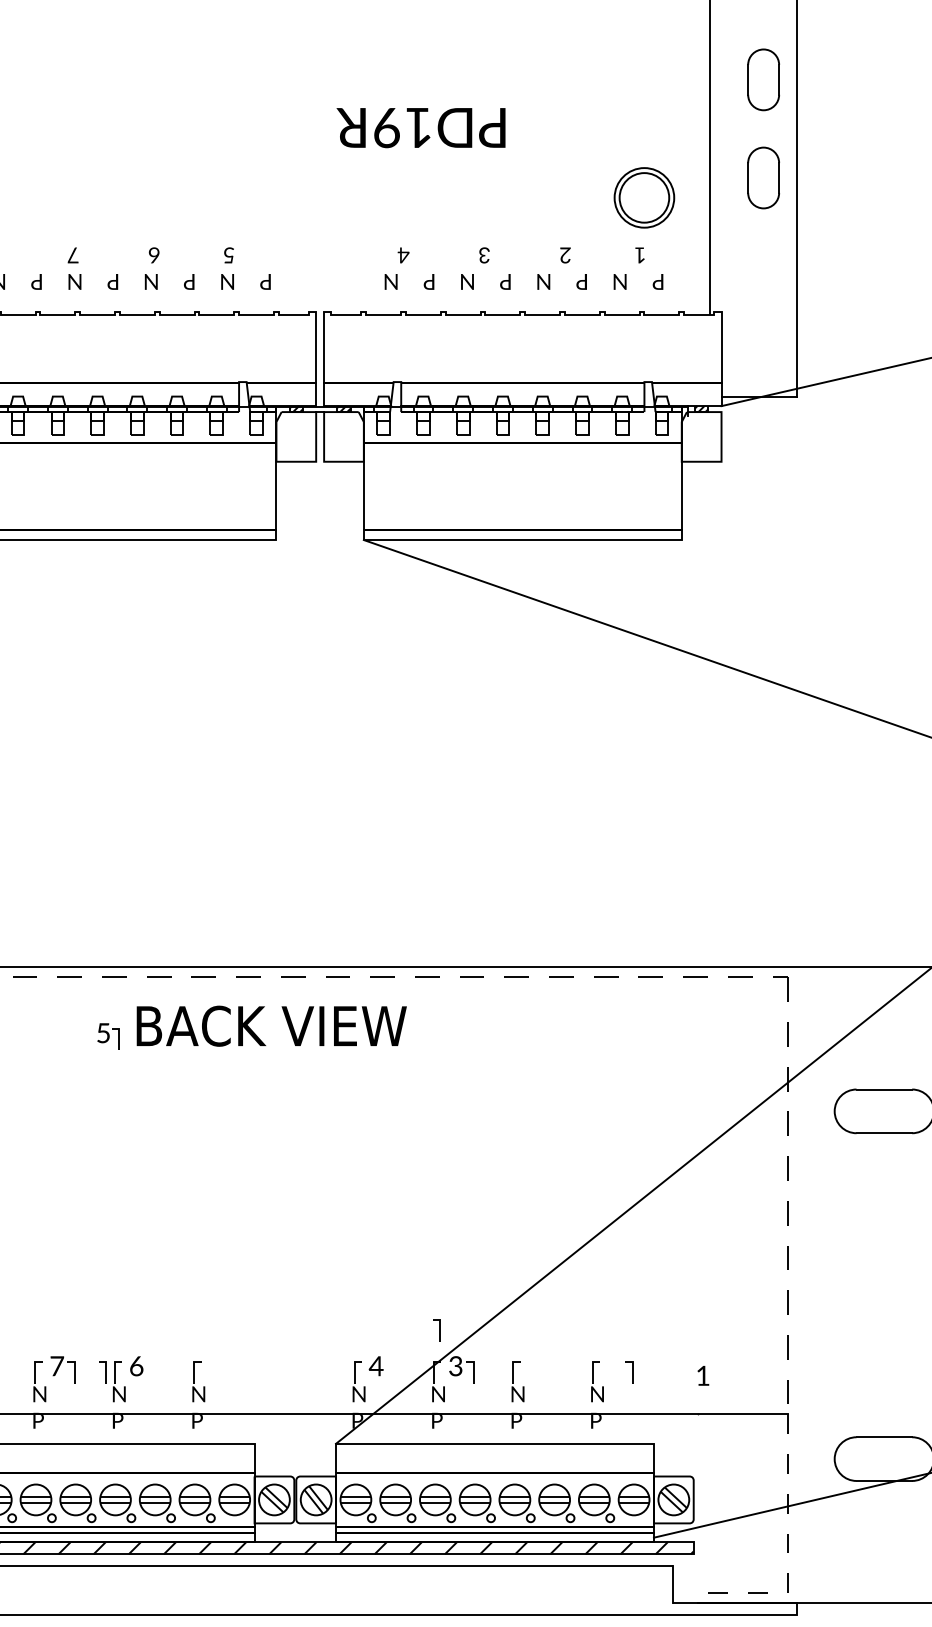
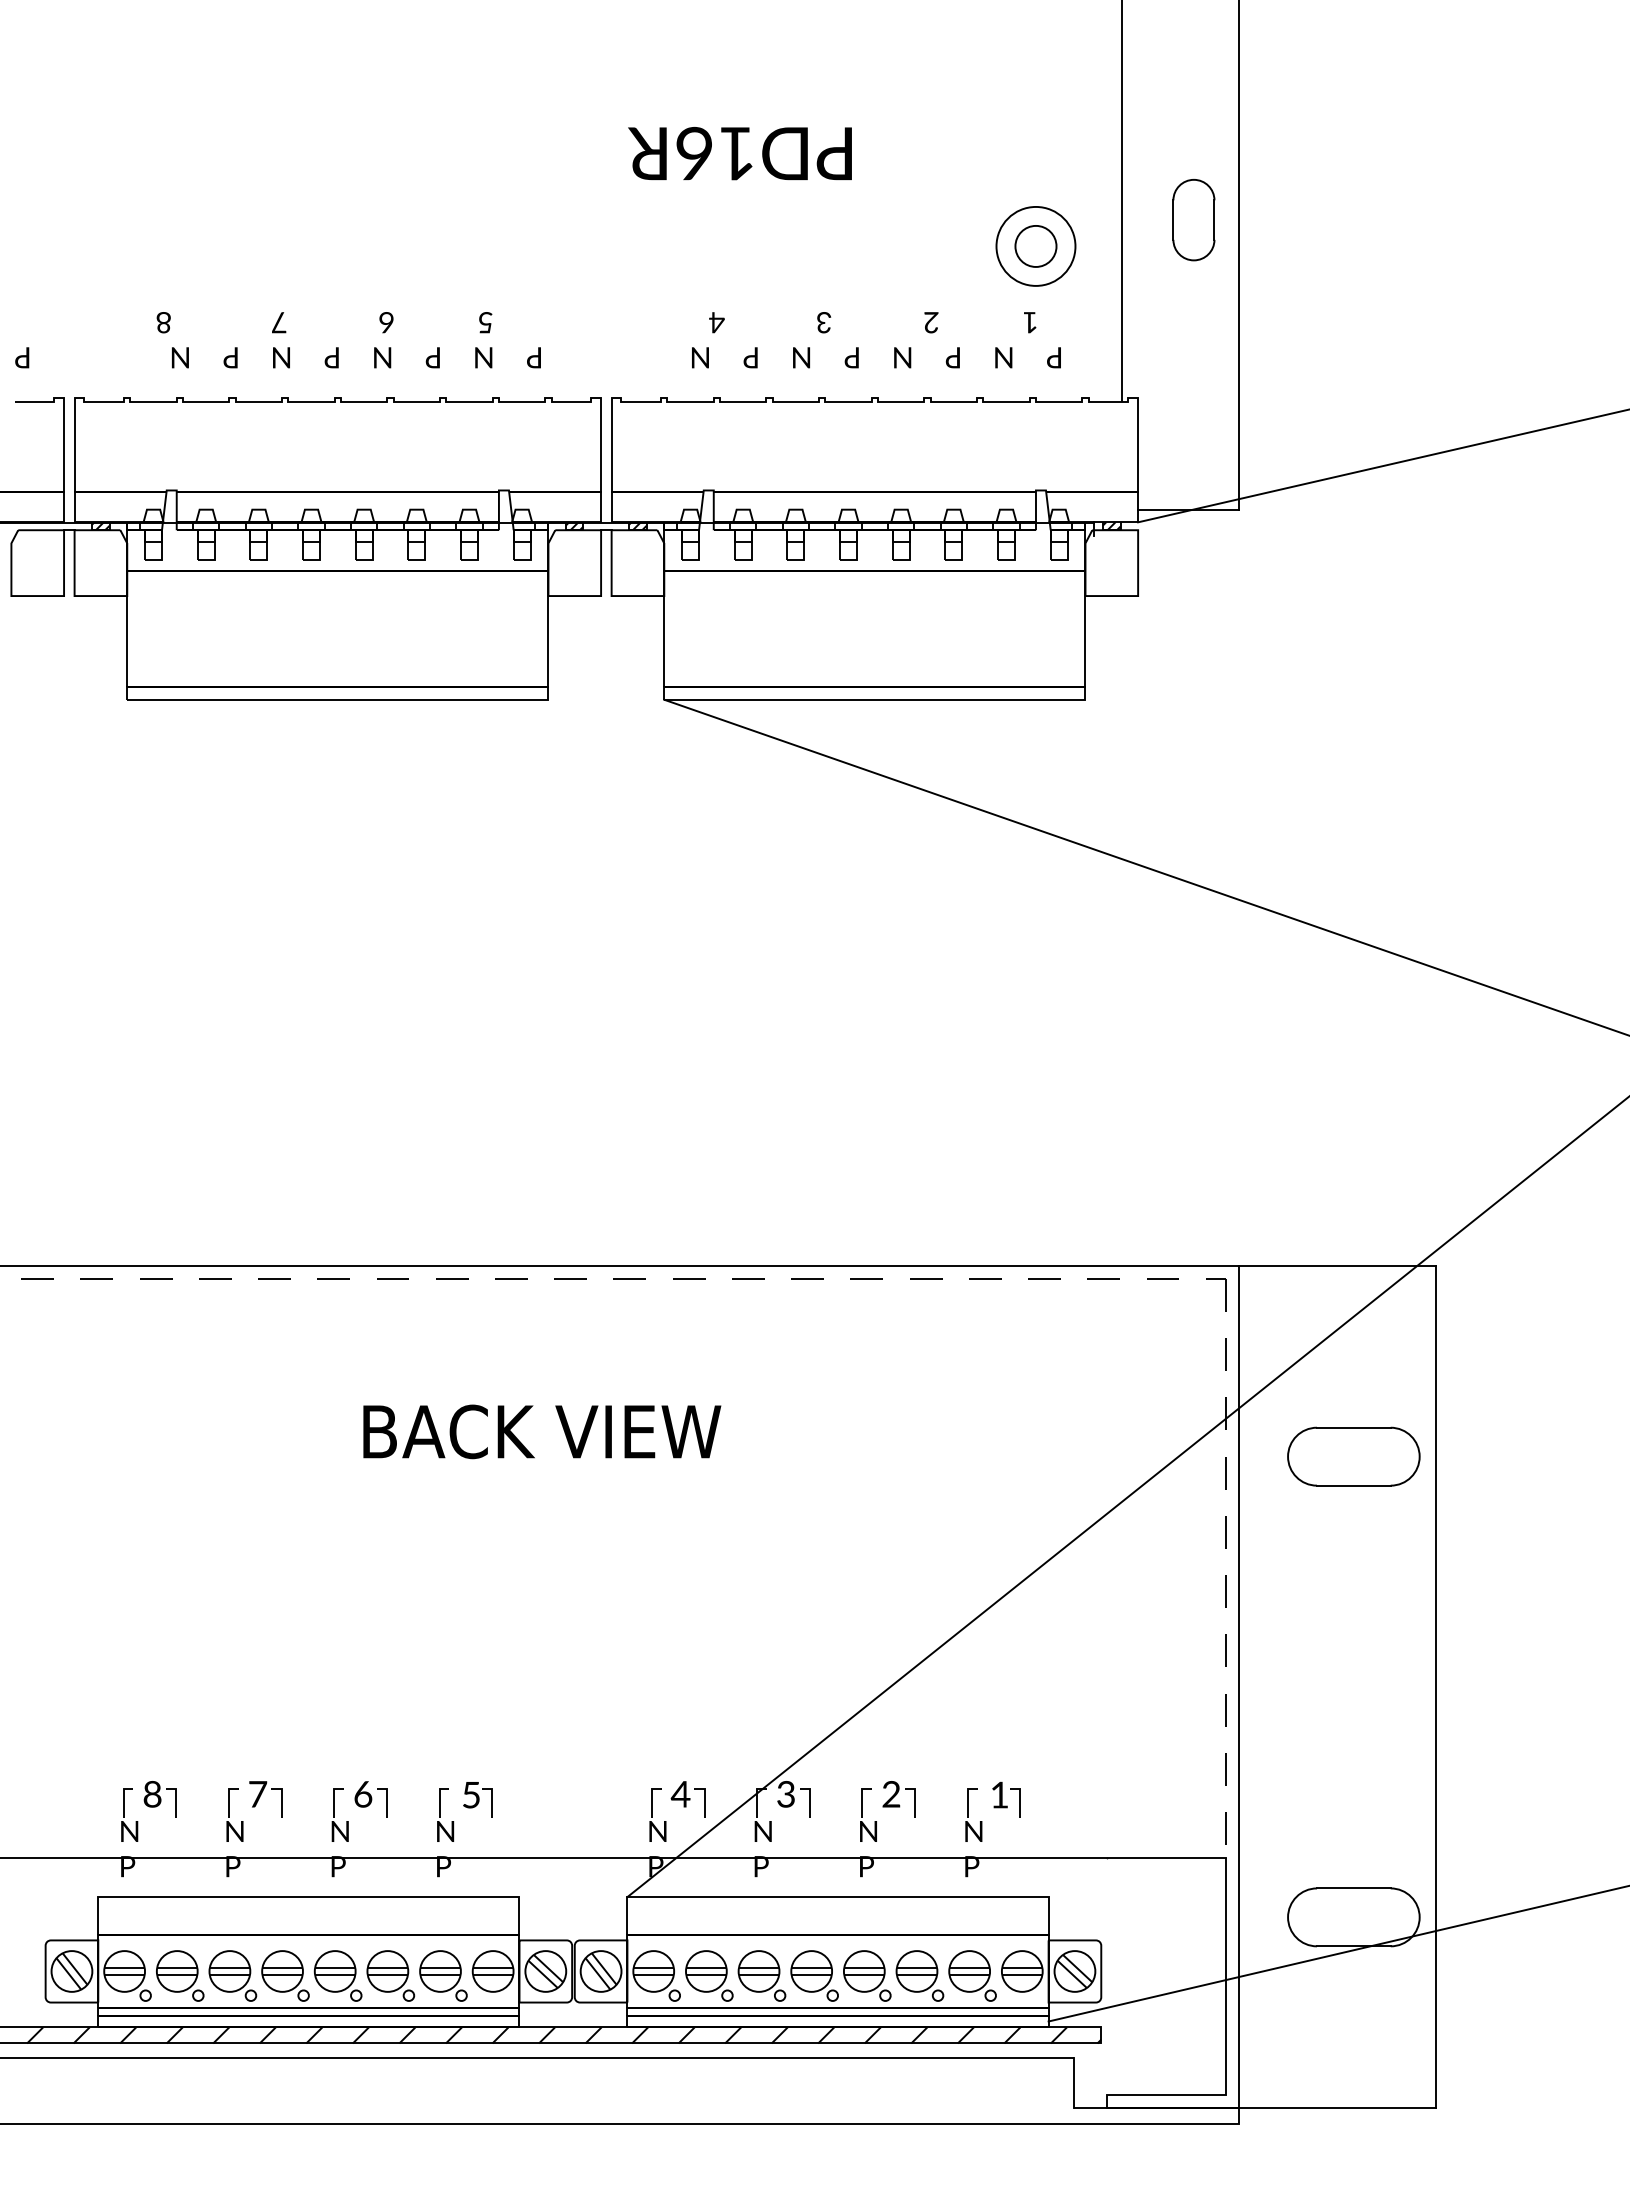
part: (763, 80) -> (1193, 90), removed
text: (386, 127) -> (694, 153), PD19R -> PD16R
circle: (644, 197) -> (1035, 245), size x0.62
text: (271, 1025) -> (542, 1431), moved
part: (108, 1036) -> (477, 1799), moved
line: (797, 1284) -> (1238, 1686), added
line: (440, 1330) -> (704, 1802), moved
part: (540, 1370) -> (898, 1799), added
line: (105, 1372) -> (386, 1802), moved
text: (702, 1375) -> (999, 1794), moved
line: (787, 1555) -> (1225, 2044), dashed -> solid

